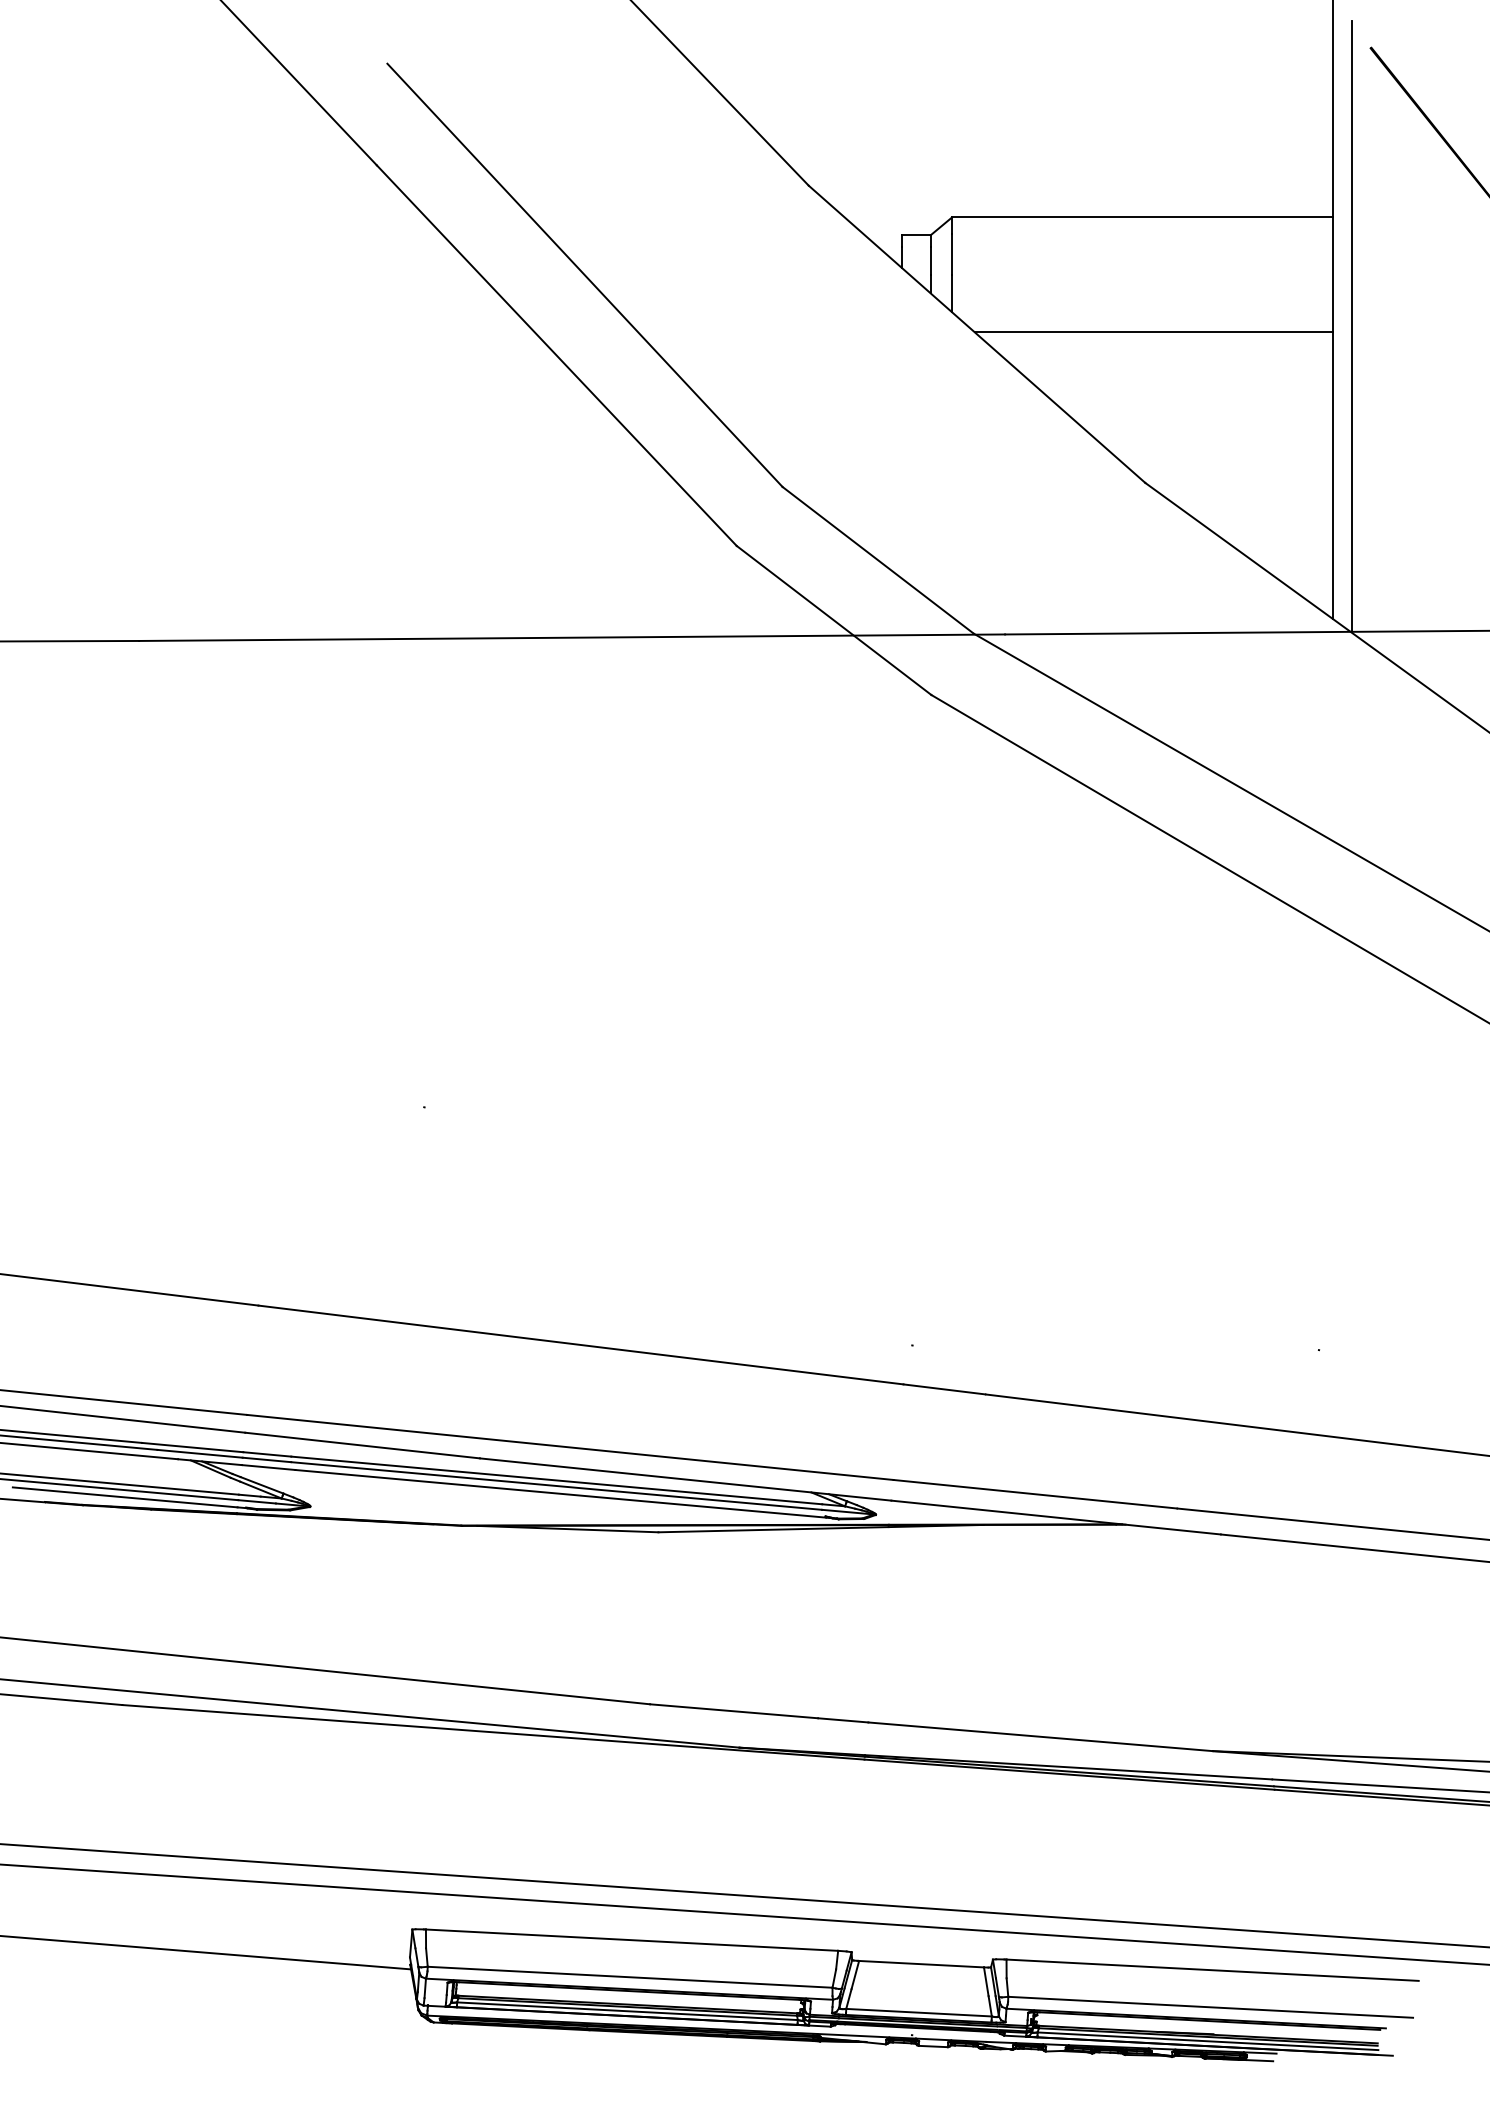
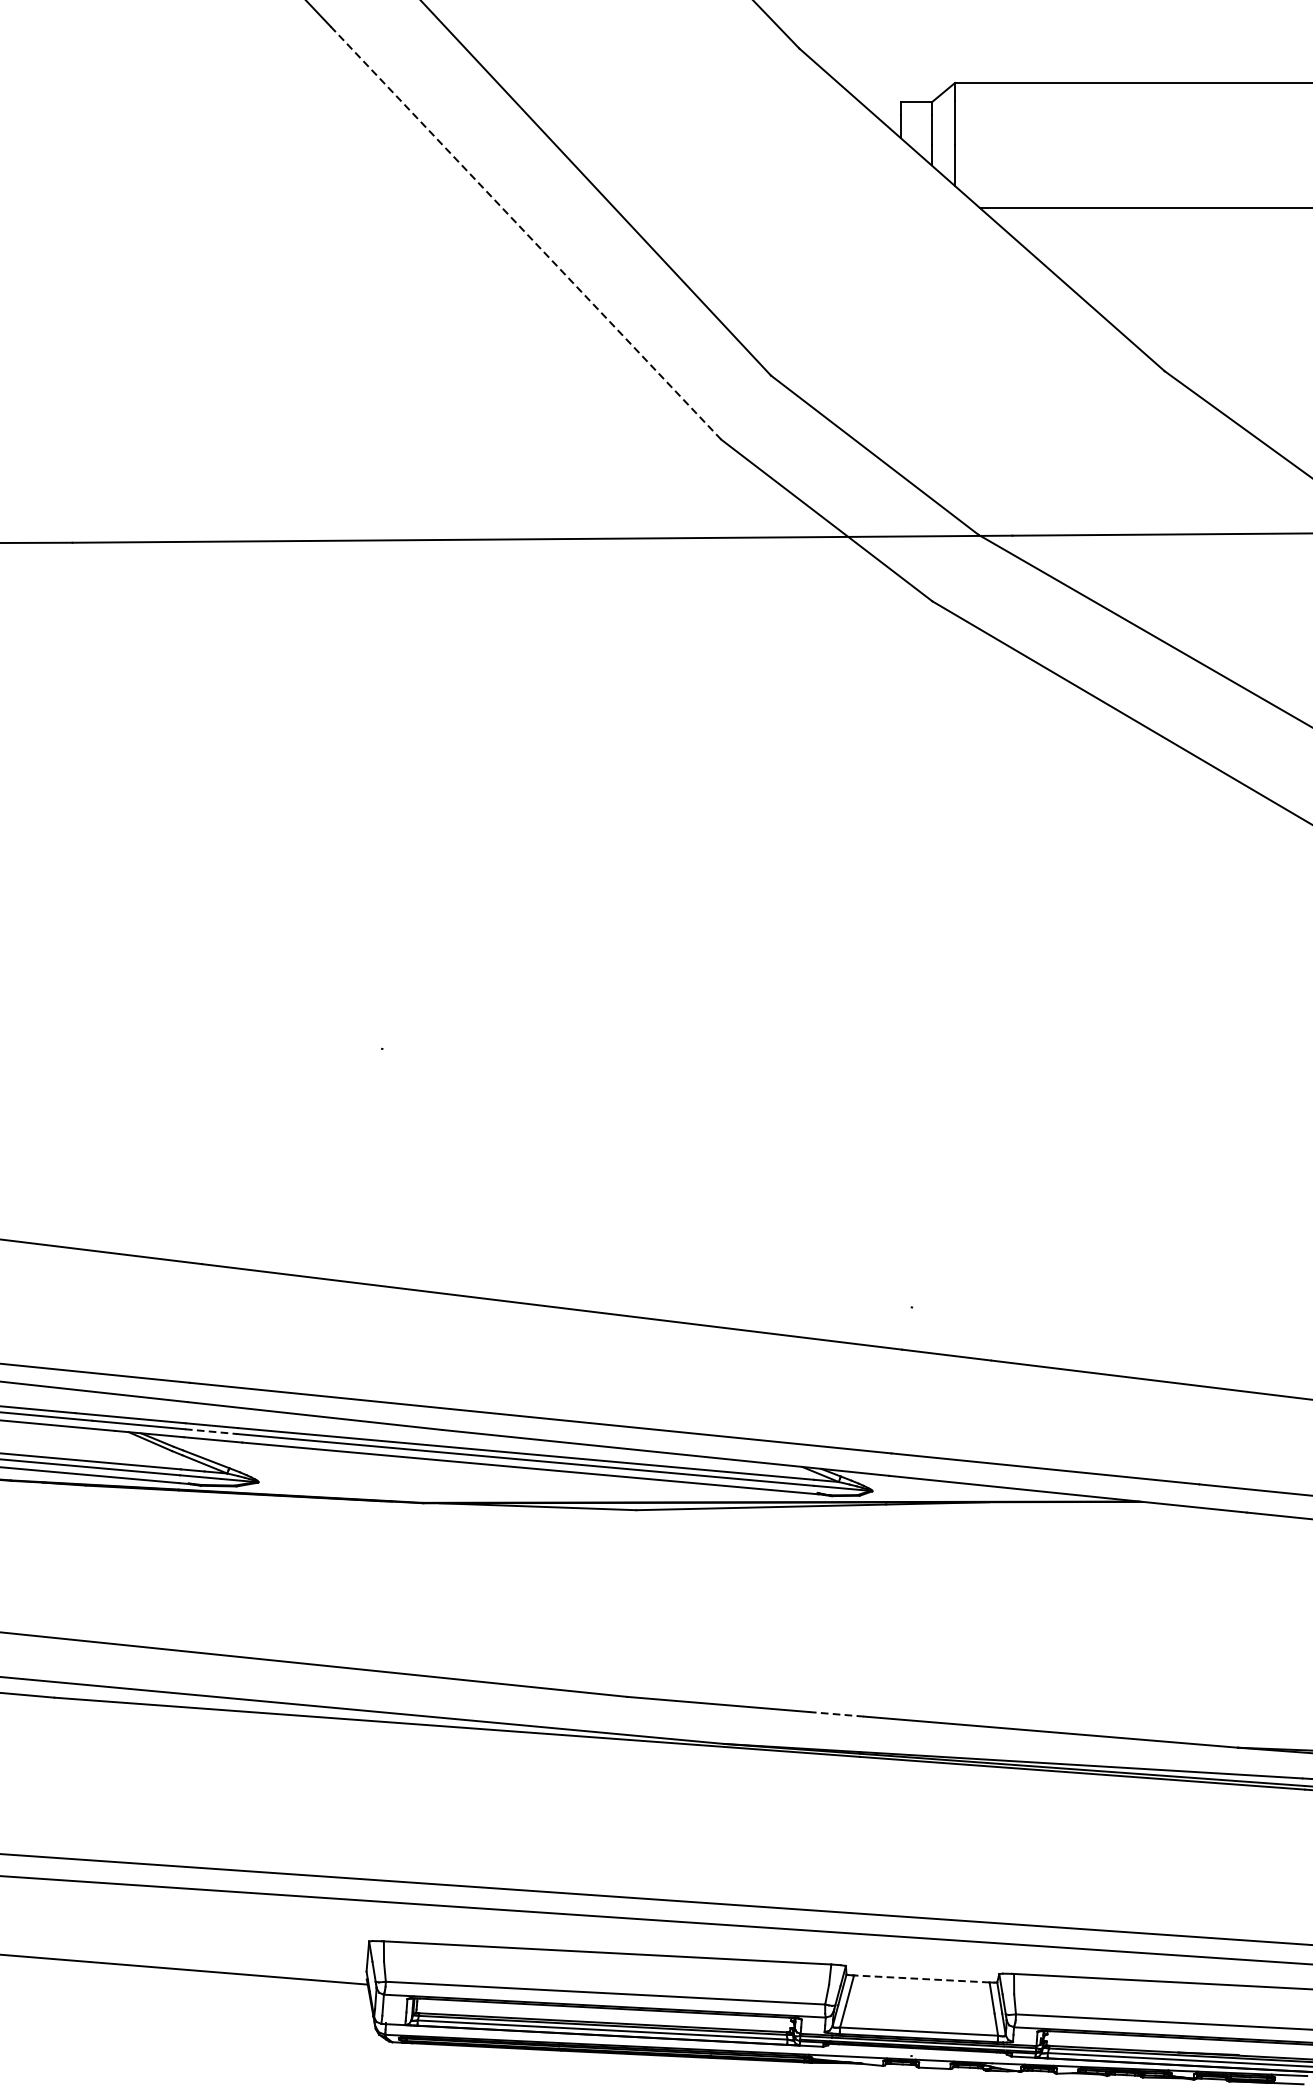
line: (556, 355) -> (525, 232), solid -> dashed
line: (267, 1459) -> (211, 1431), solid -> dashed
line: (842, 1720) -> (836, 1714), solid -> dashed
line: (921, 1964) -> (921, 1979), solid -> dashed

